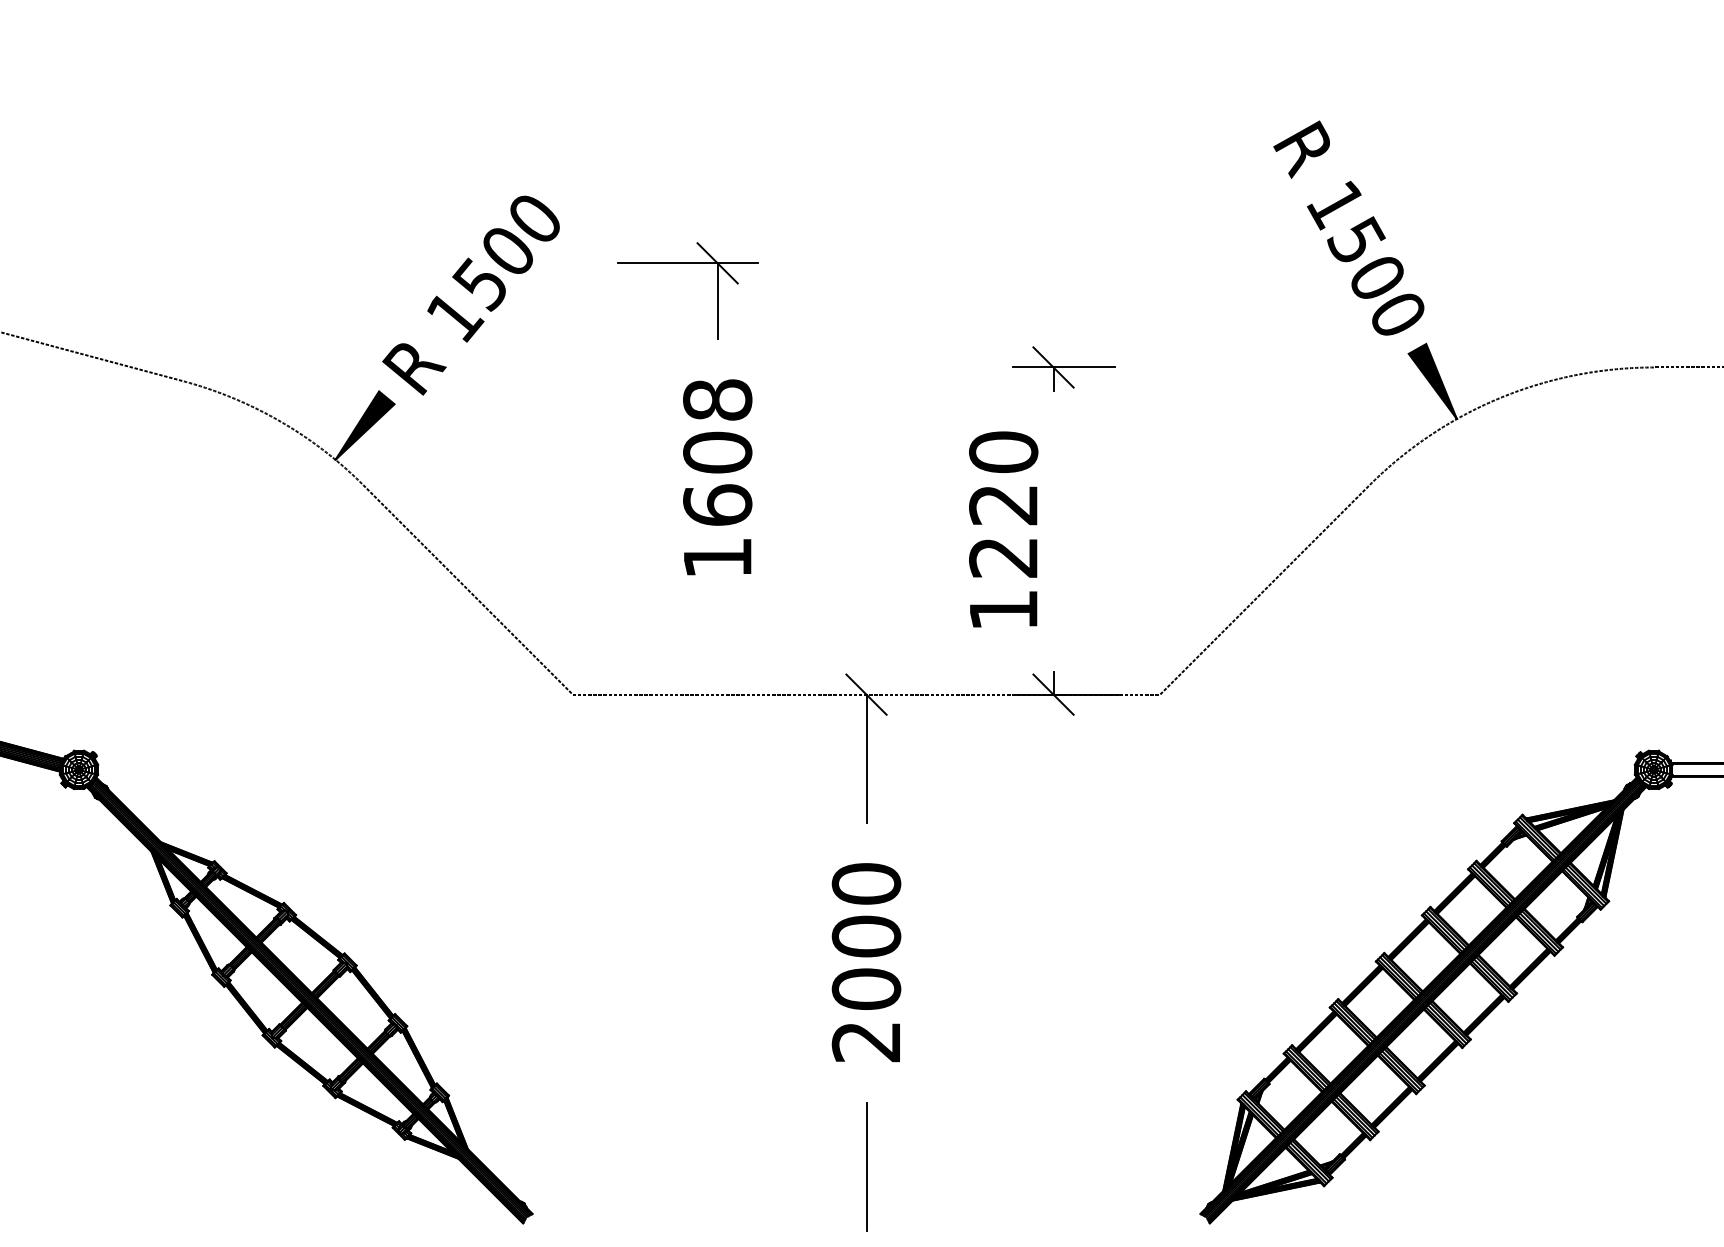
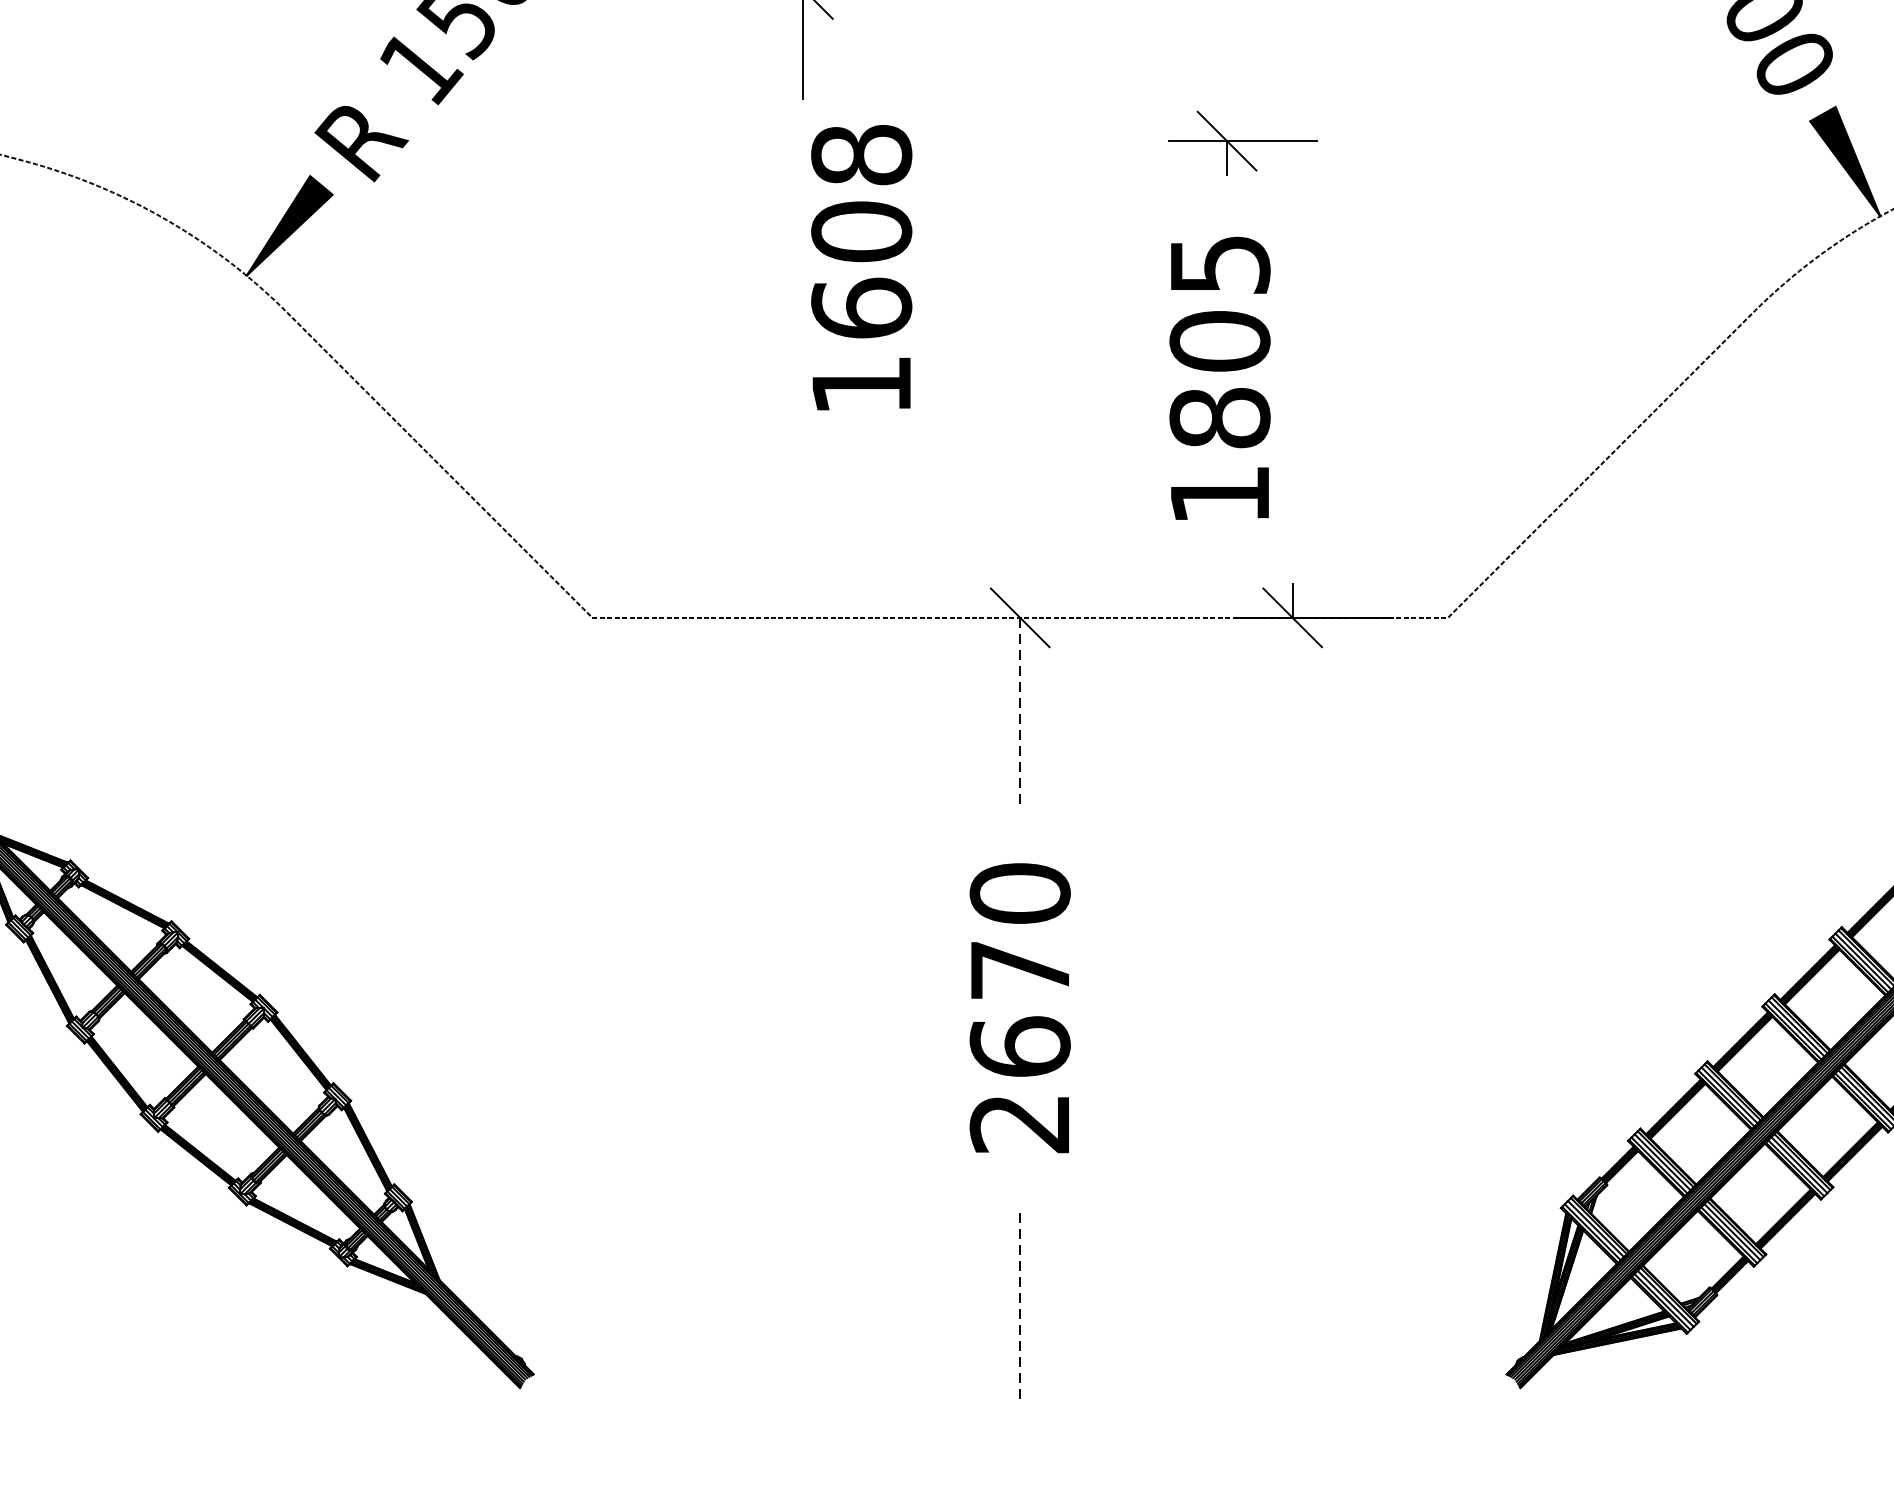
part: (1063, 368) -> (1241, 142), moved
text: (717, 477) -> (861, 267), moved
text: (1003, 504) -> (1219, 340), 1220 -> 1805
line: (866, 758) -> (1020, 710), solid -> dashed
text: (866, 962) -> (1020, 1008), 2000 -> 2670
line: (866, 1167) -> (1020, 1306), solid -> dashed

